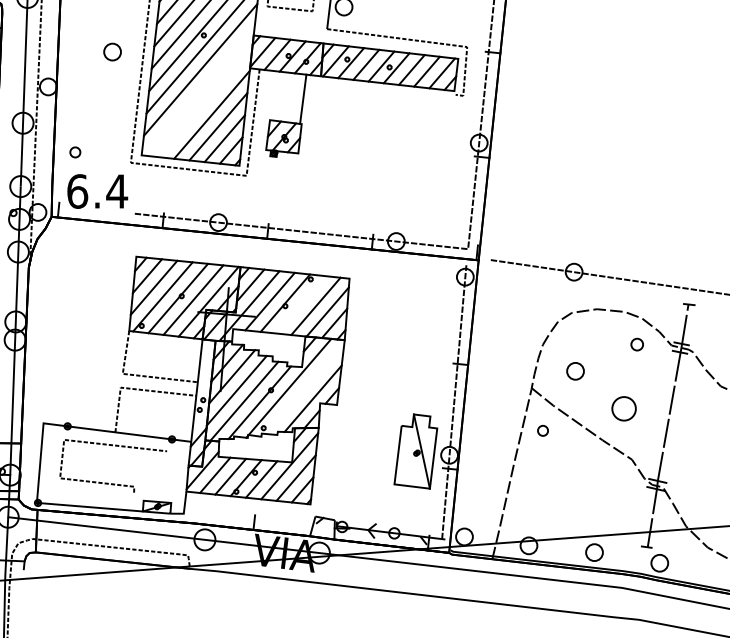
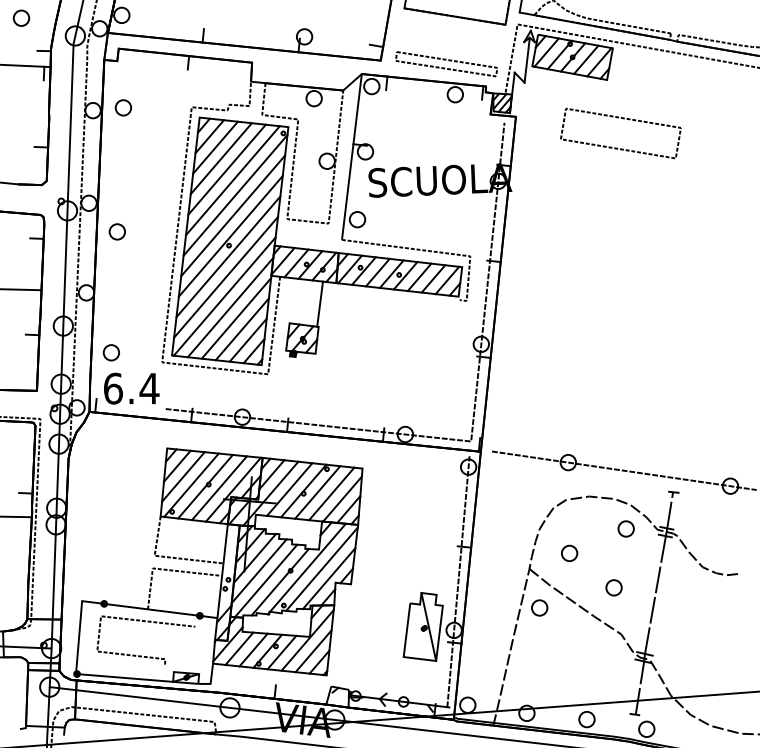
part: (111, 51) -> (116, 231), moved
line: (198, 90) -> (224, 296), added
line: (205, 102) -> (230, 307), added
part: (74, 152) -> (110, 352), size x1.67
line: (300, 304) -> (317, 492), added
part: (636, 344) -> (625, 528), size x1.43
line: (304, 387) -> (321, 568), added
part: (623, 408) -> (613, 587), size x0.71
part: (542, 430) -> (539, 607), size x1.67

